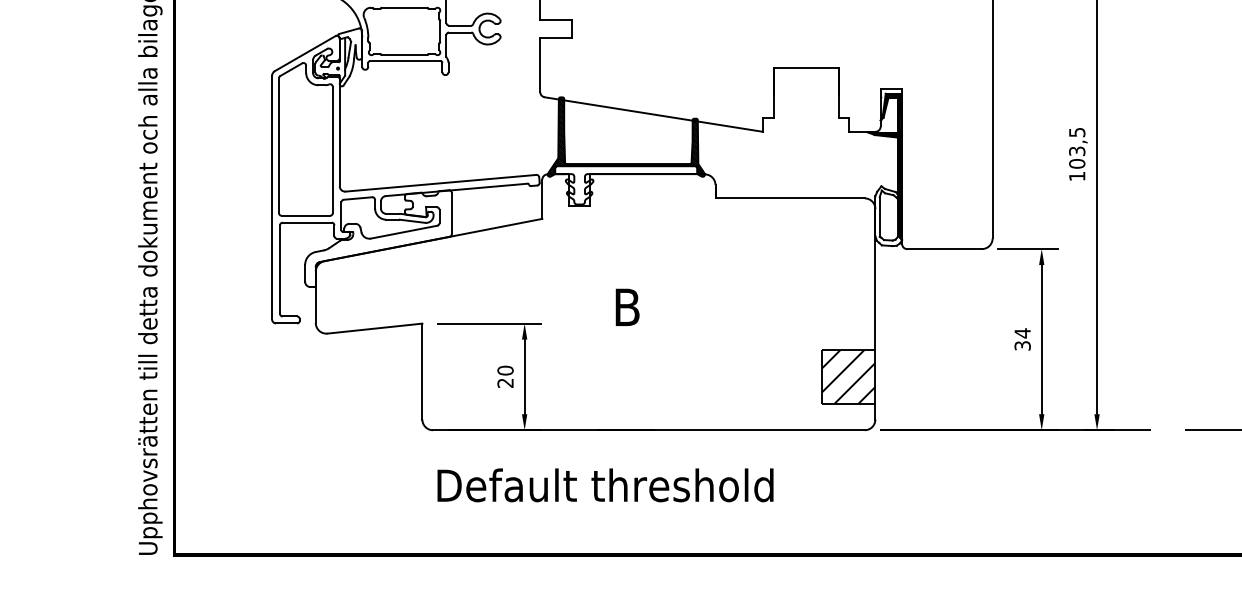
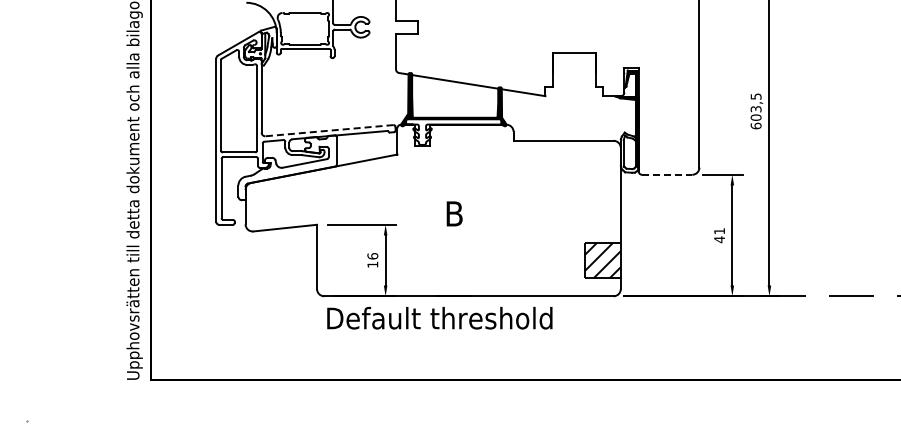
text: (1076, 175) -> (755, 125), 103,5 -> 603,5
line: (440, 183) -> (329, 130), solid -> dashed
line: (945, 248) -> (667, 174), solid -> dashed
text: (1022, 339) -> (719, 235), 34 -> 41
text: (505, 376) -> (372, 260), 20 -> 16
text: (604, 484) -> (439, 317), moved

